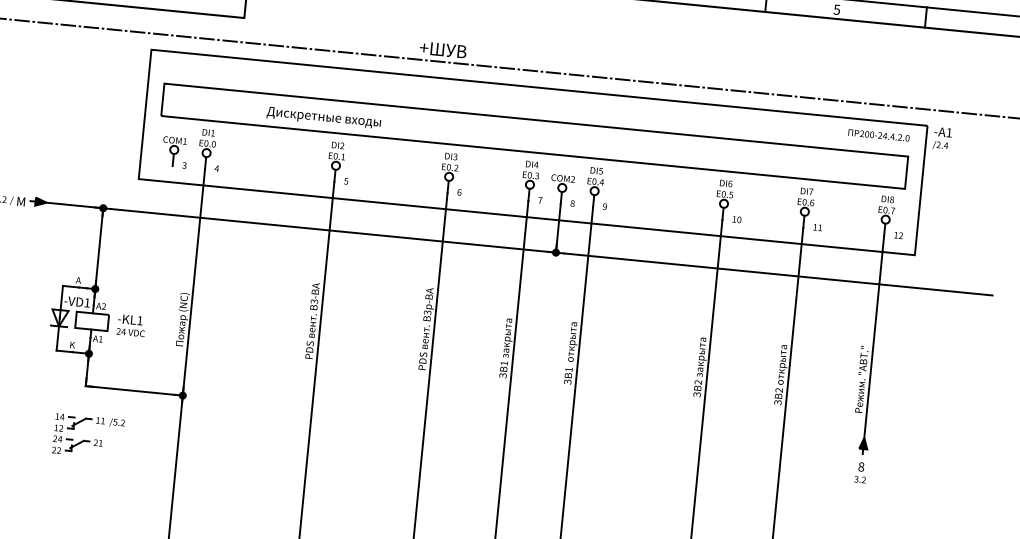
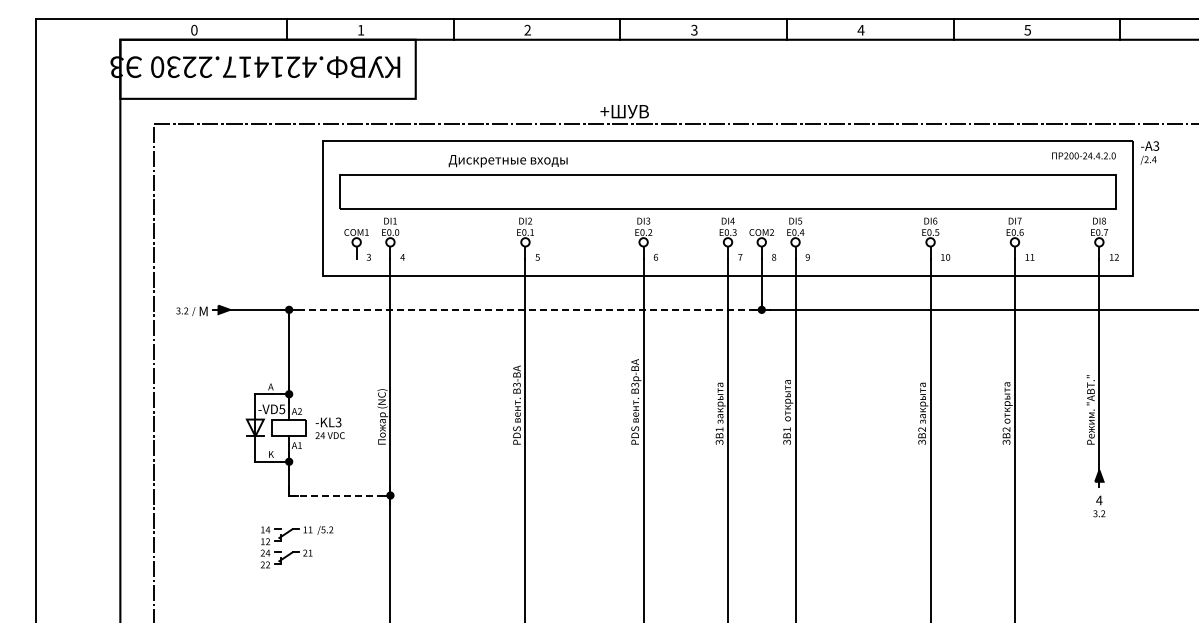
text: (323, 118) -> (507, 161), moved
text: (949, 132) -> (1156, 145), -A1 -> -A3
line: (334, 230) -> (530, 309), solid -> dashed
text: (87, 303) -> (282, 409), -VD1 -> -VD5
text: (139, 320) -> (338, 422), -KL1 -> -KL3
line: (131, 390) -> (336, 495), solid -> dashed
text: (861, 466) -> (1099, 500), 8 -> 4

